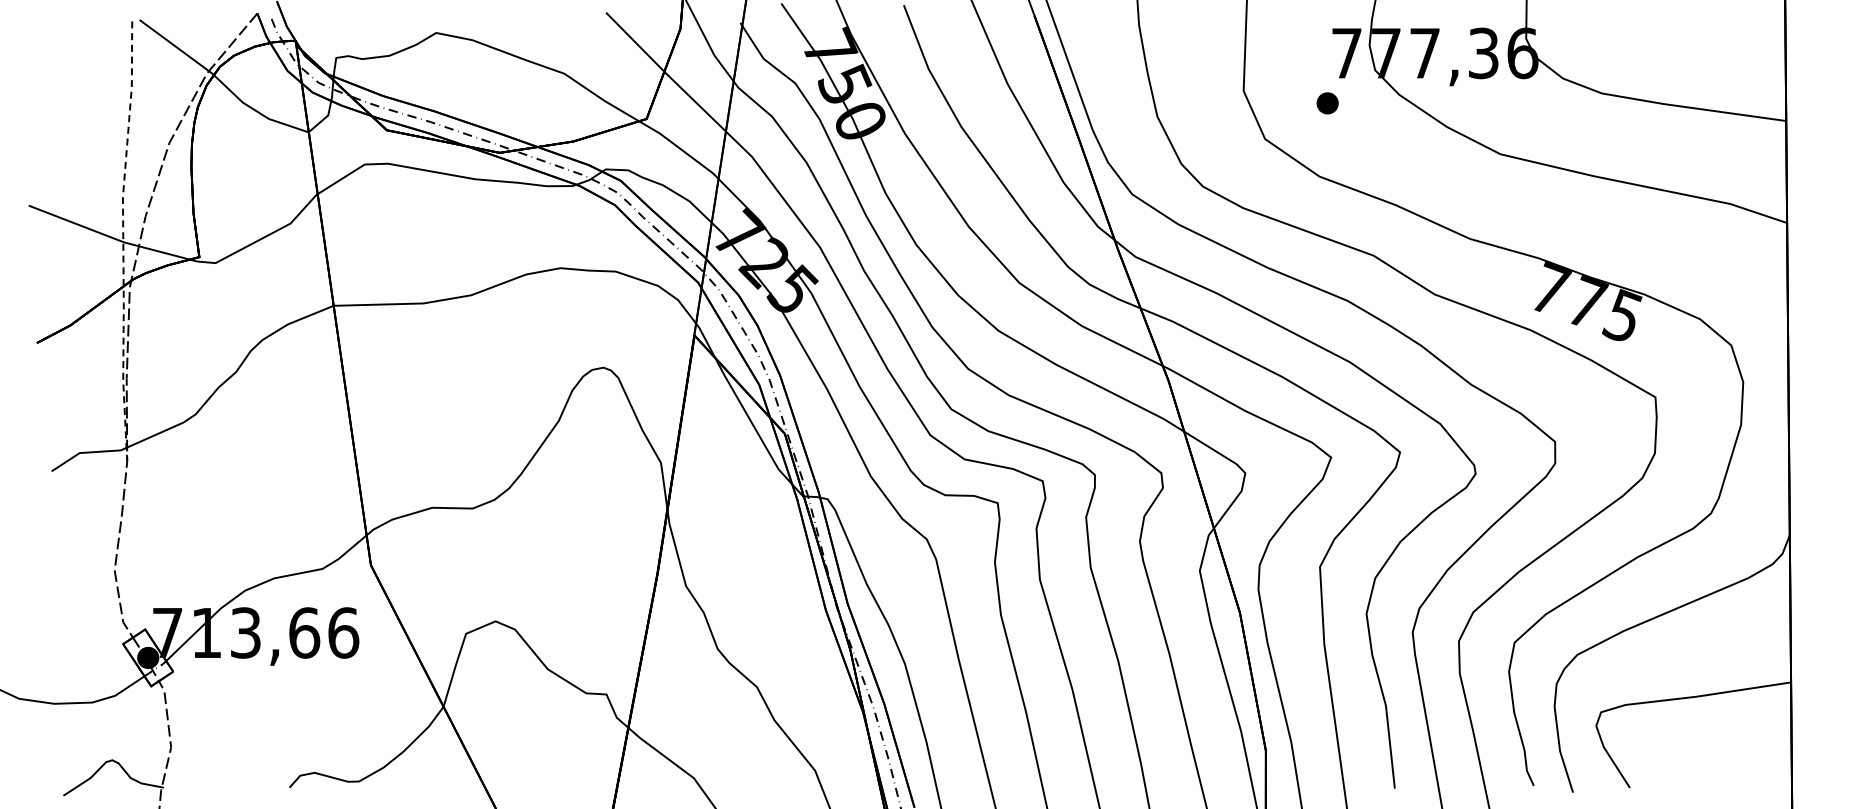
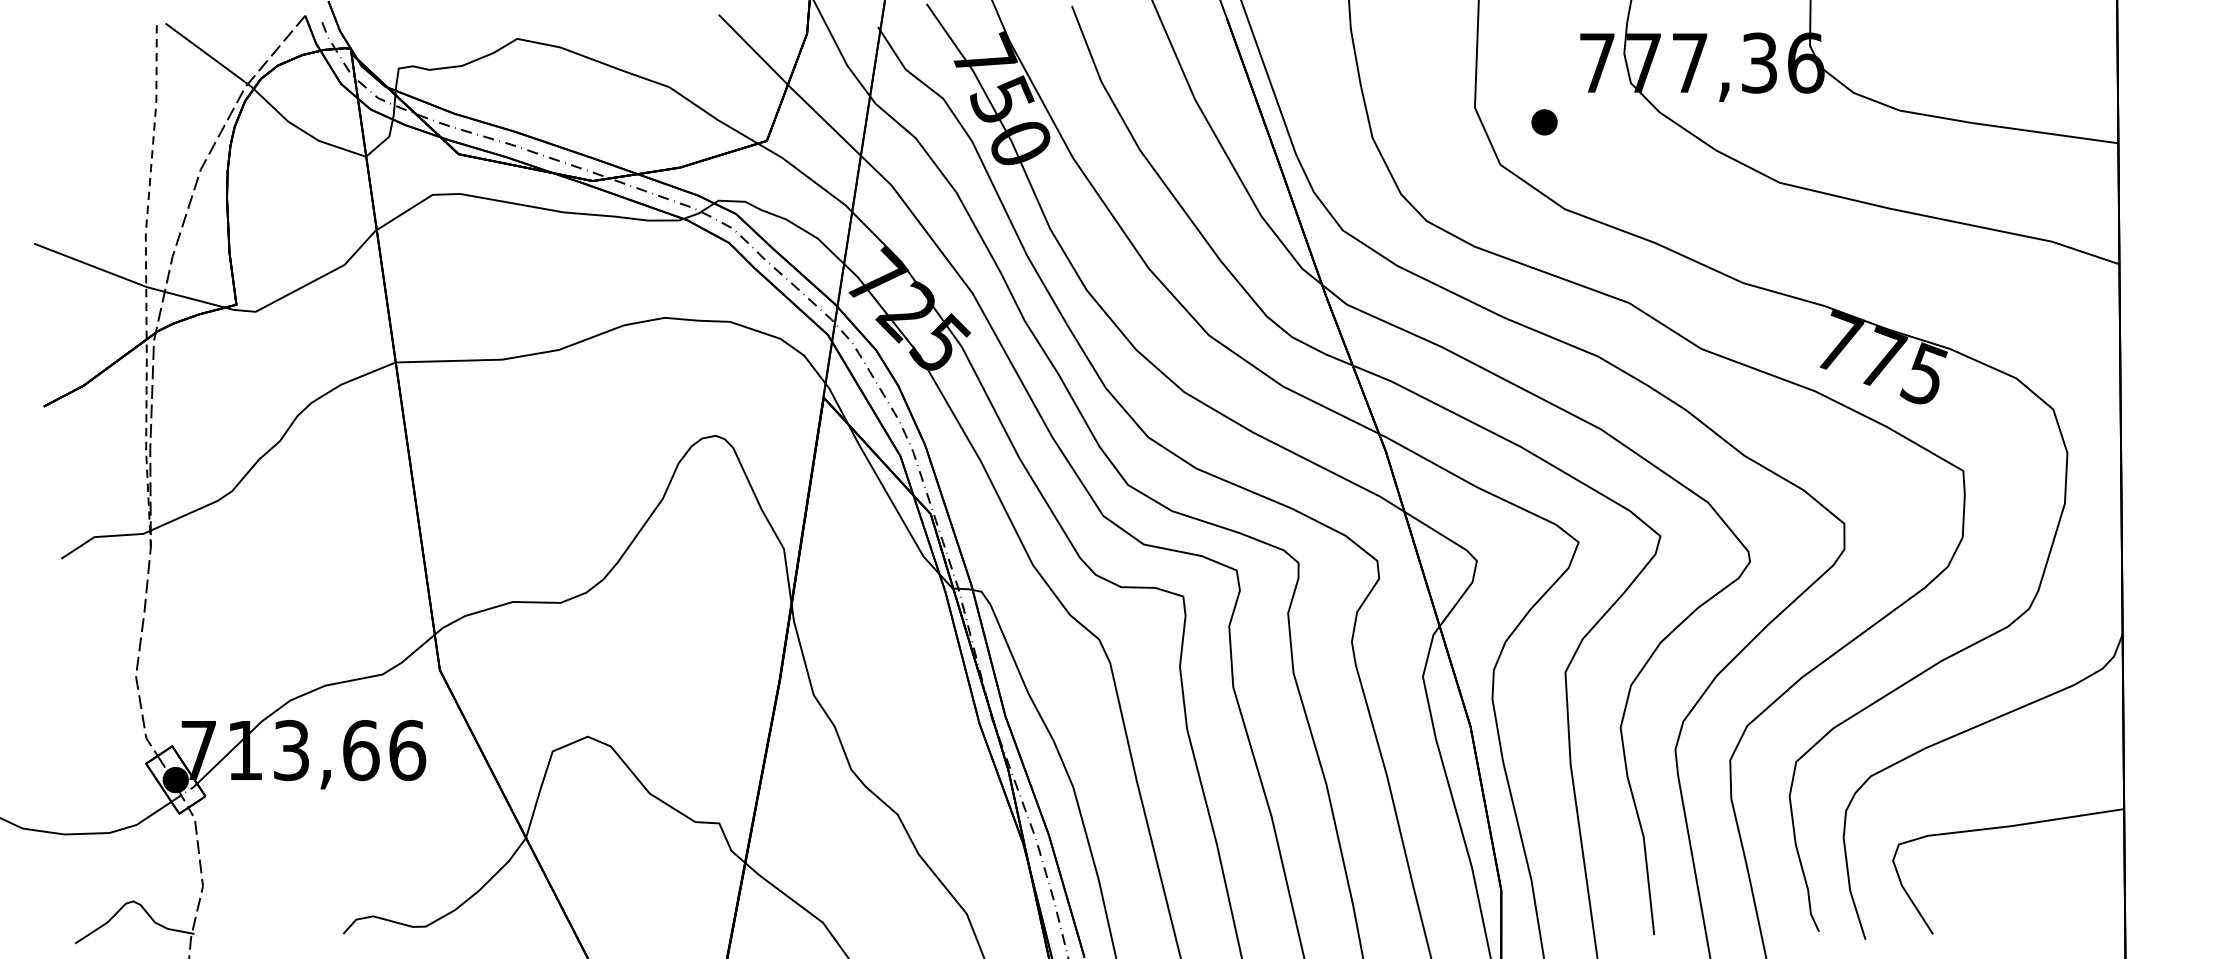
part: (1327, 103) -> (1544, 122), moved

